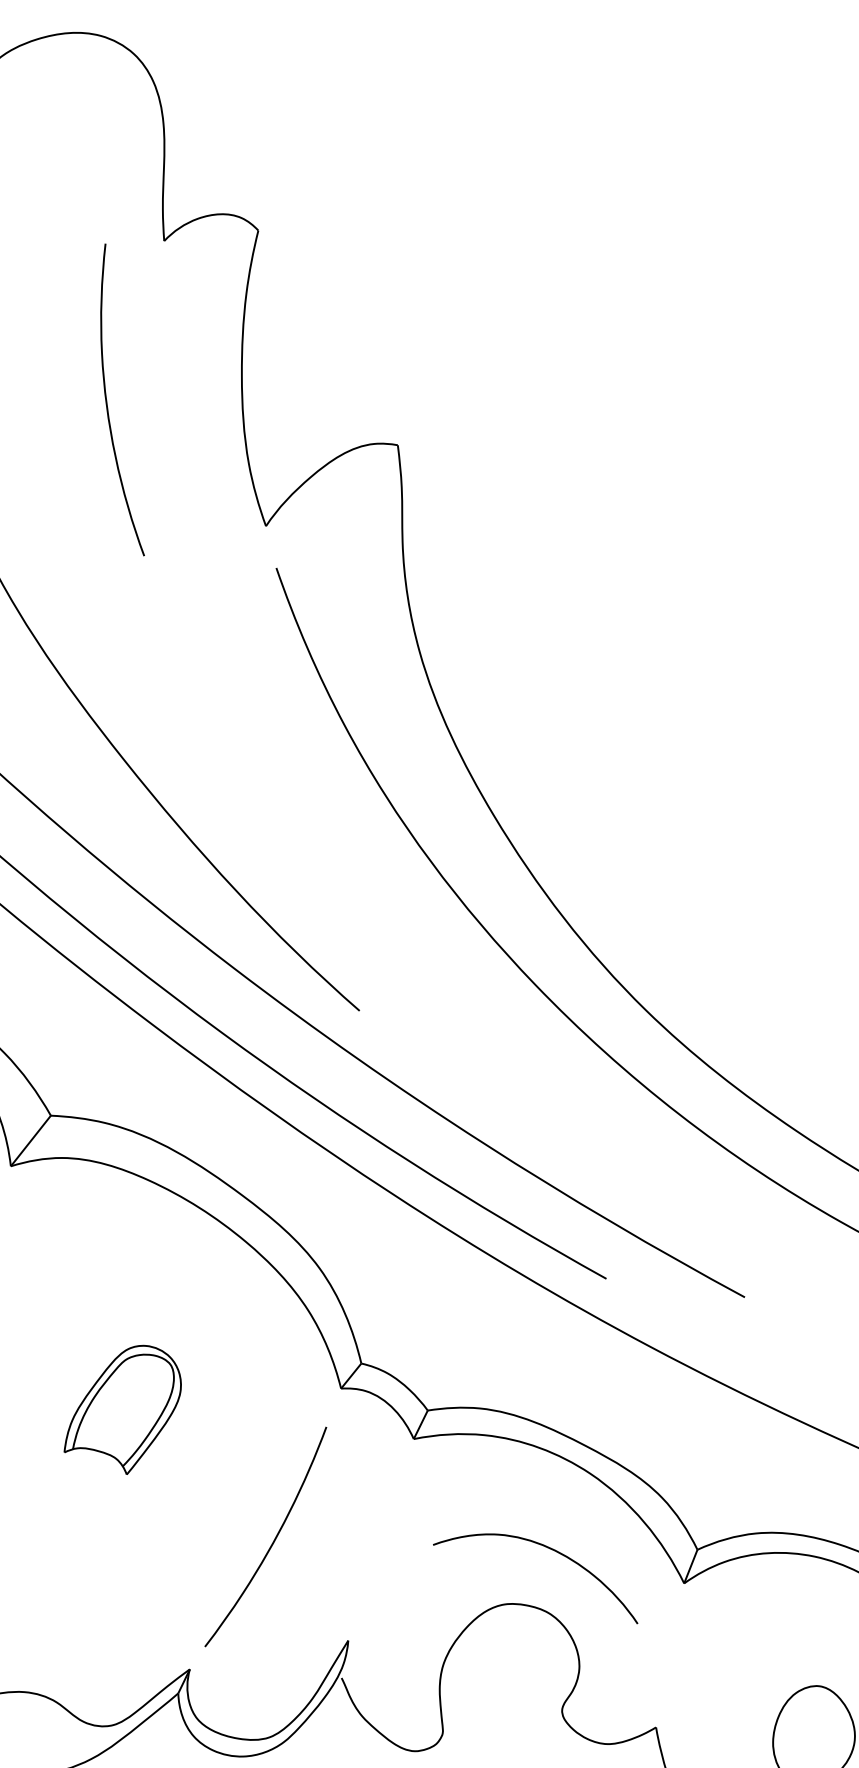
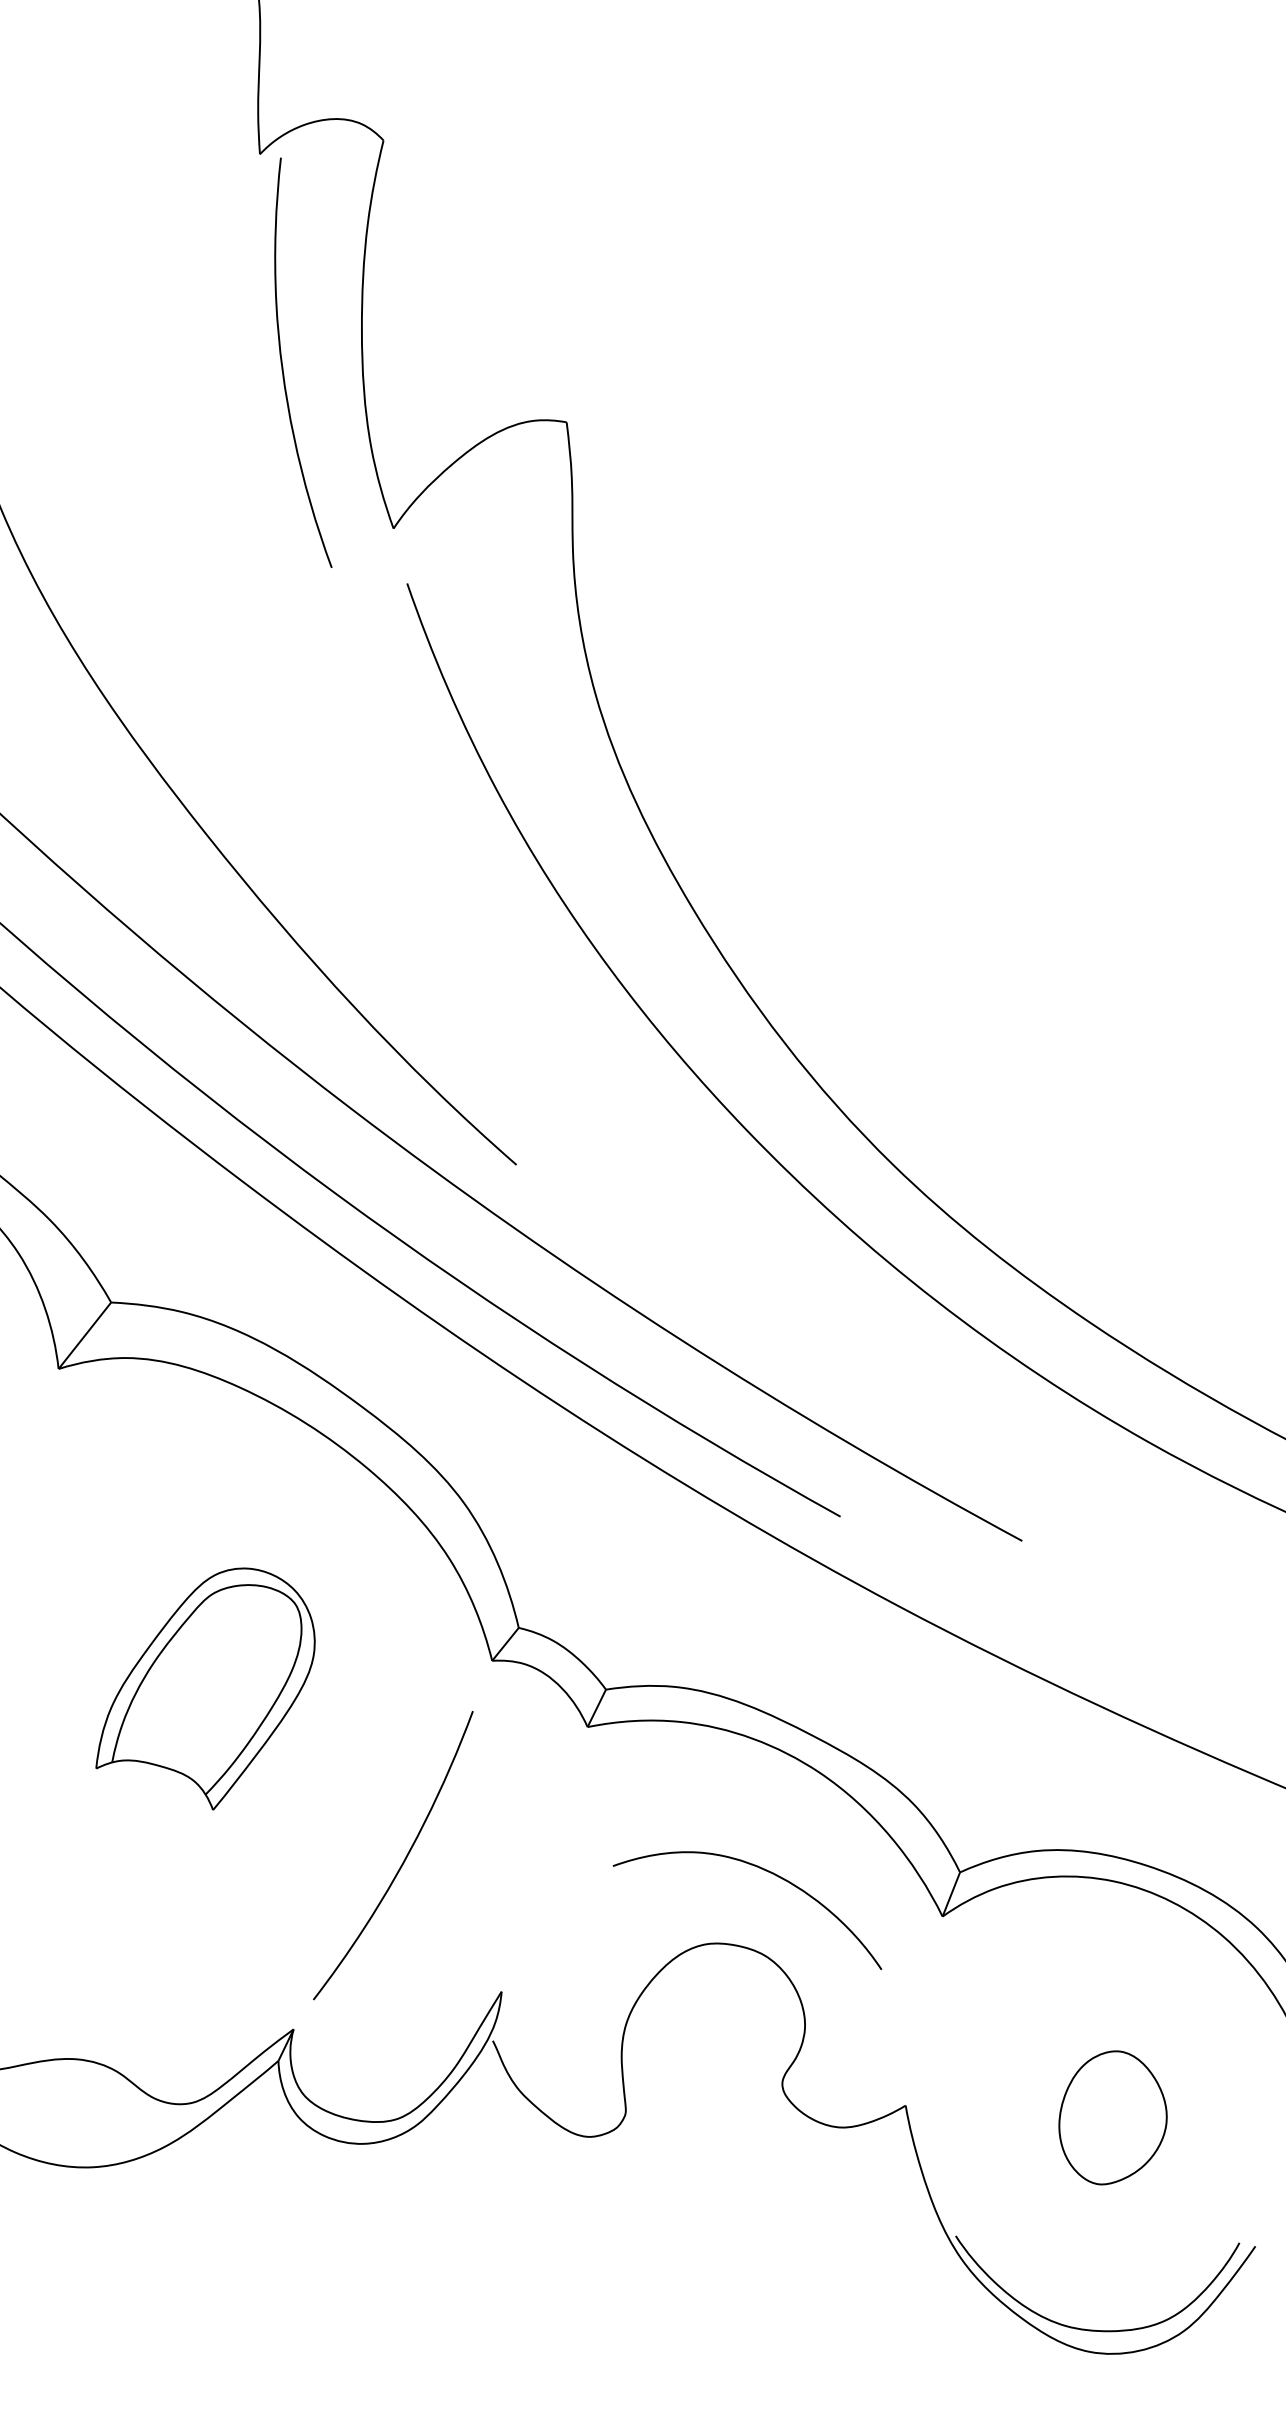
curve: (107, 402) -> (283, 366), moved
part: (122, 1409) -> (205, 1688), size x1.43

